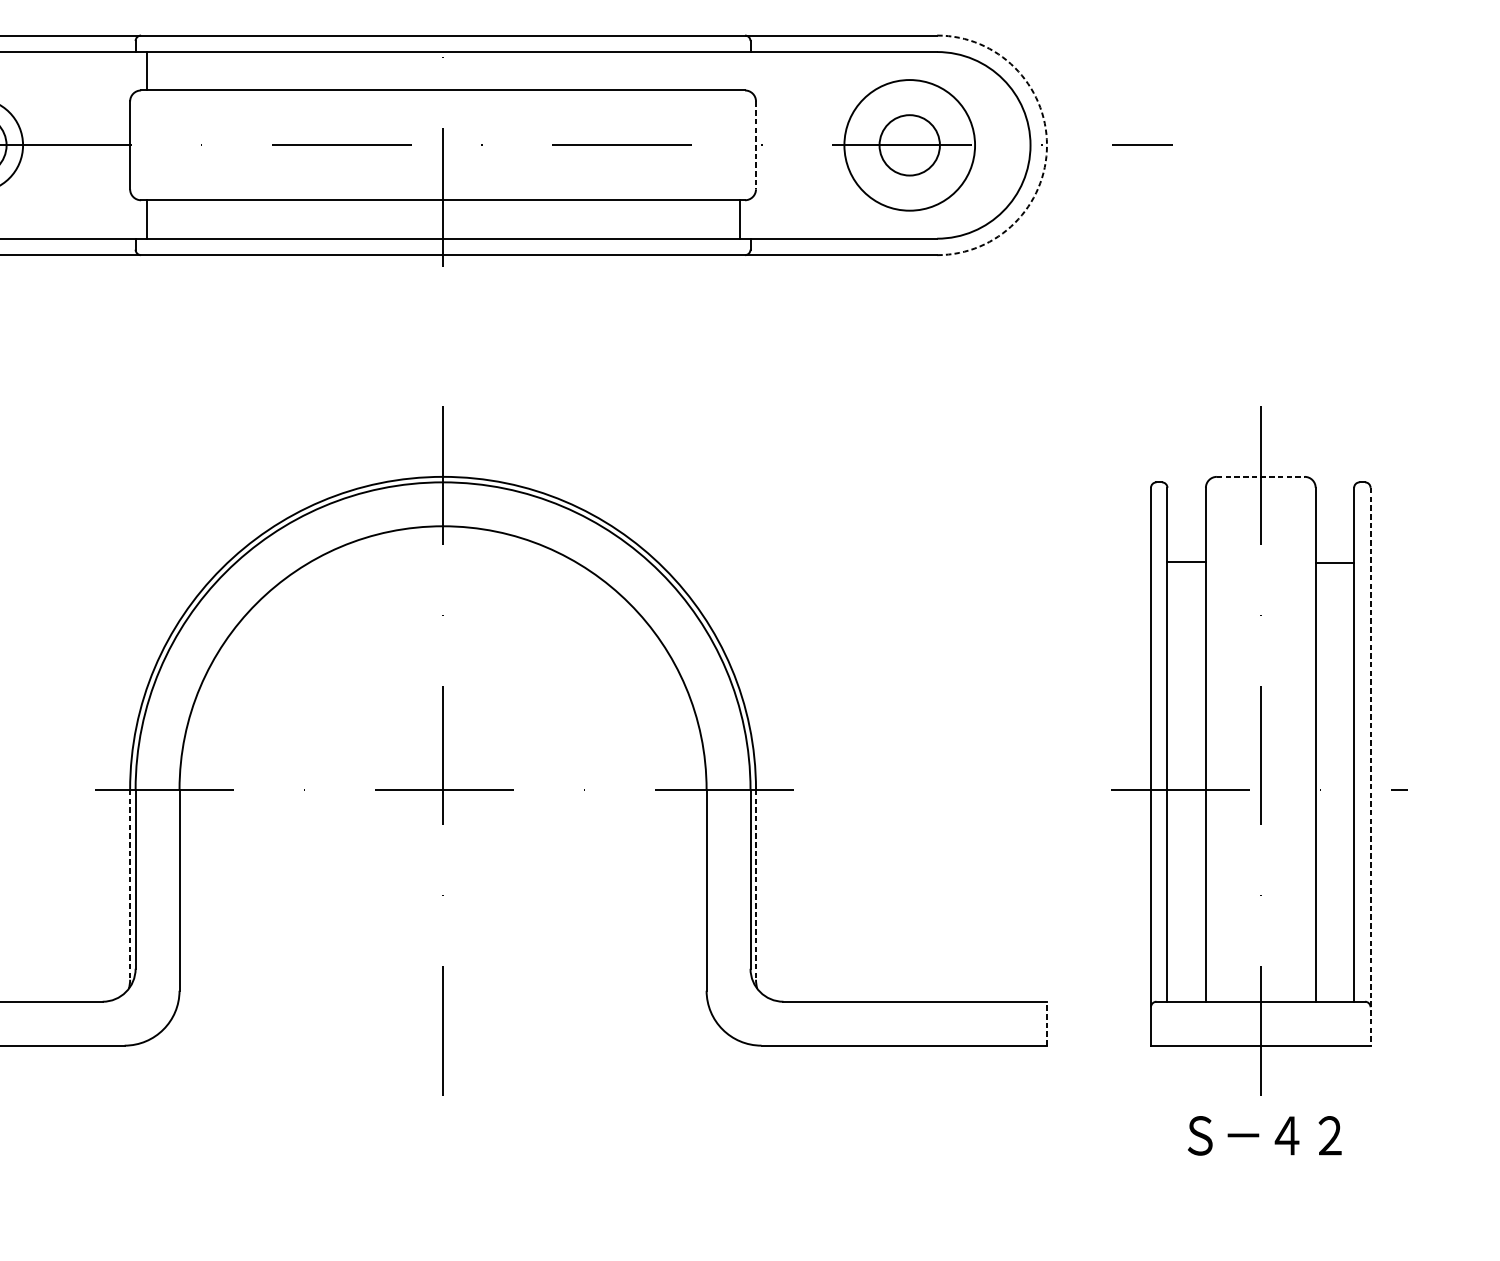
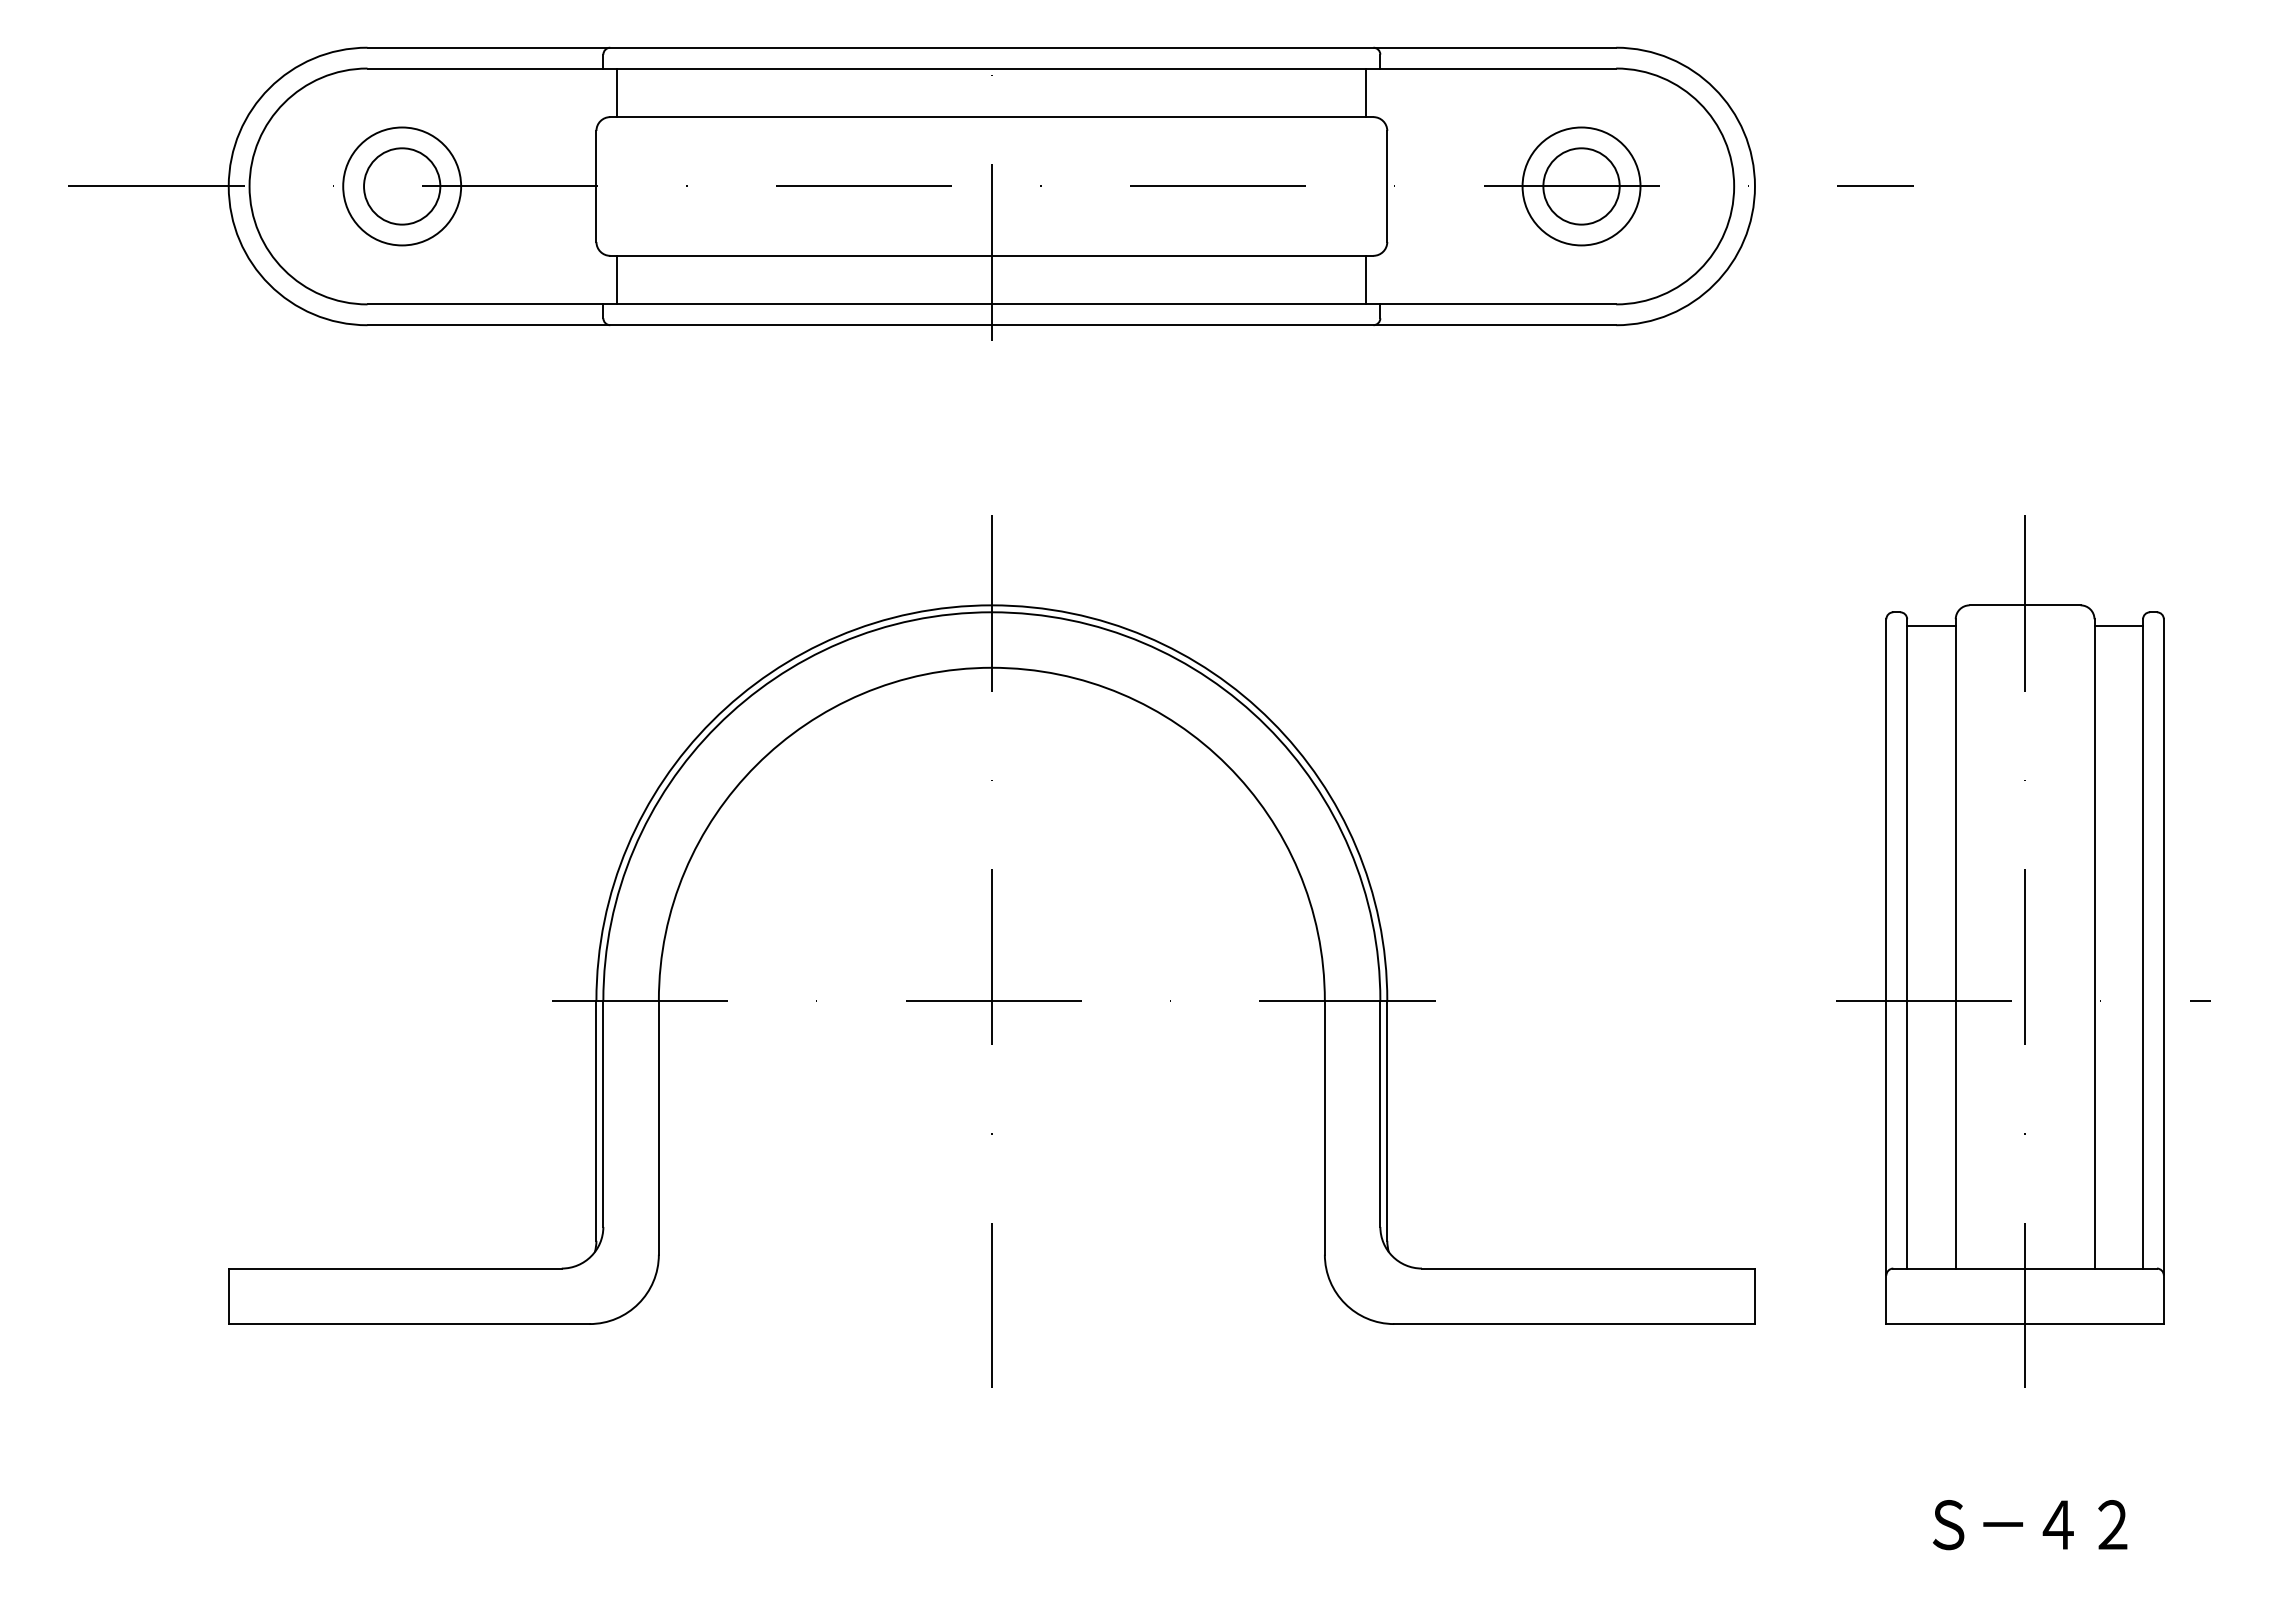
line: (739, 70) -> (1366, 92), added
line: (756, 145) -> (1387, 186), dashed -> solid
circle: (909, 145) -> (1581, 186), size x0.71
arc: (1046, 145) -> (1754, 186), dashed -> solid
line: (1261, 476) -> (2025, 605), dashed -> solid
line: (1186, 562) -> (1931, 626), moved
line: (1334, 563) -> (2118, 626), moved
line: (1370, 767) -> (2163, 972), dashed -> solid
line: (130, 885) -> (596, 1121), dashed -> solid
line: (756, 885) -> (1387, 1121), dashed -> solid
line: (1046, 1023) -> (1754, 1296), dashed -> solid
text: (1265, 1136) -> (2030, 1525), moved

